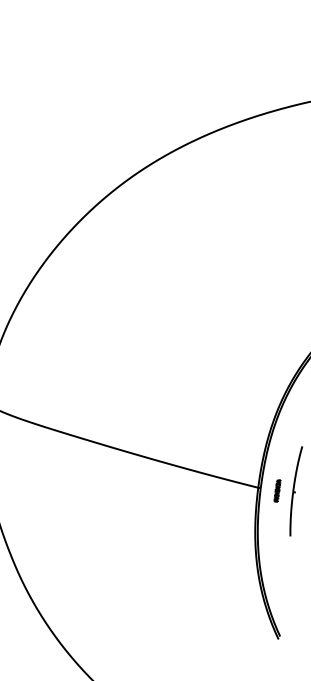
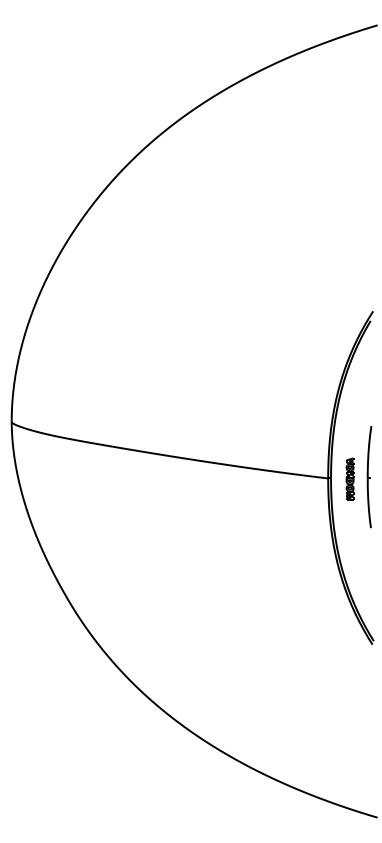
part: (277, 490) -> (349, 478), size x1.67

